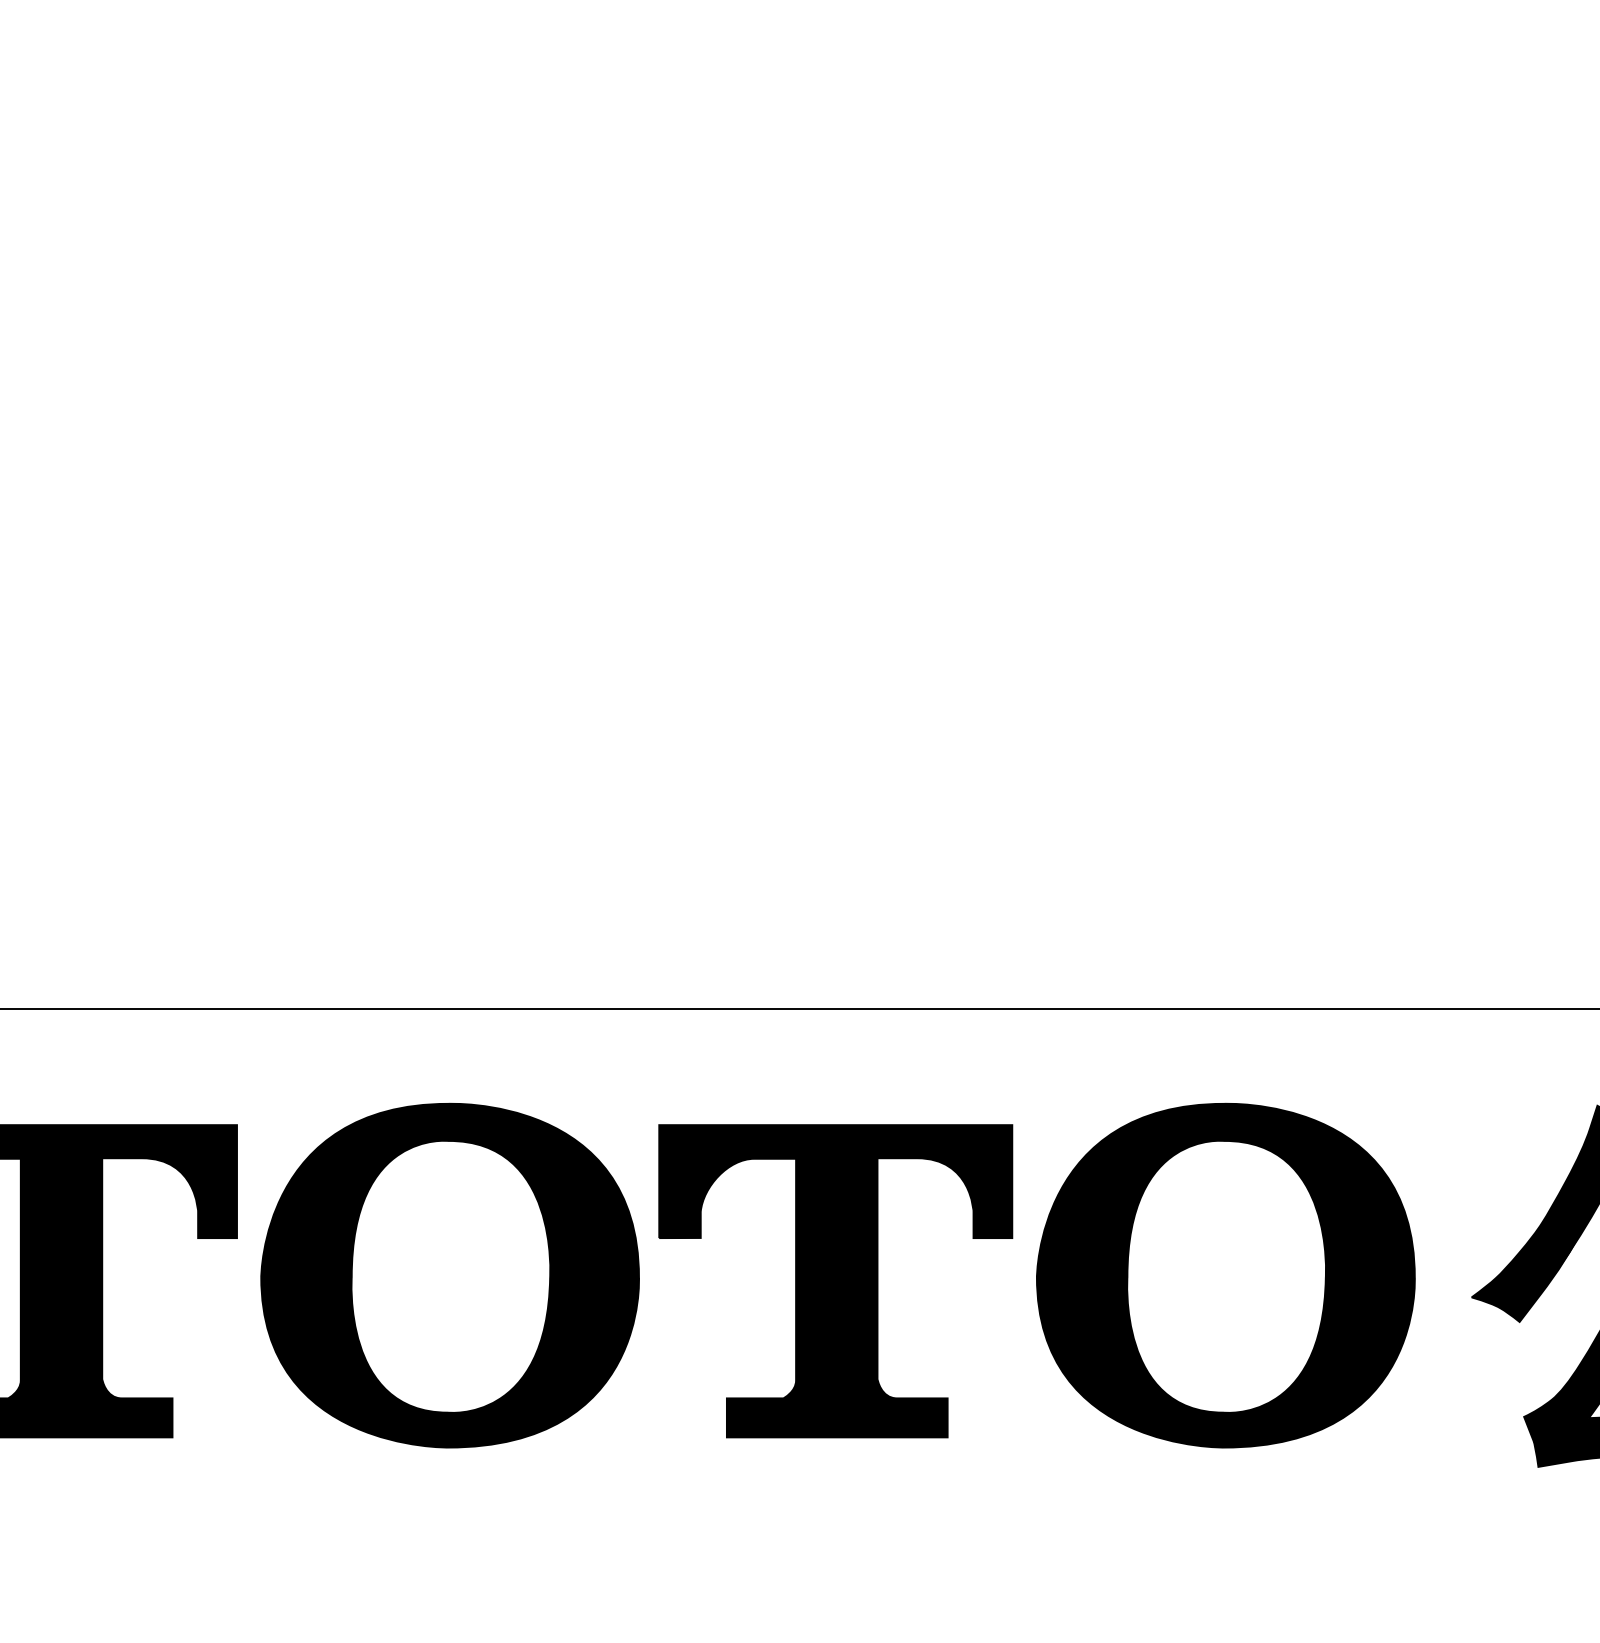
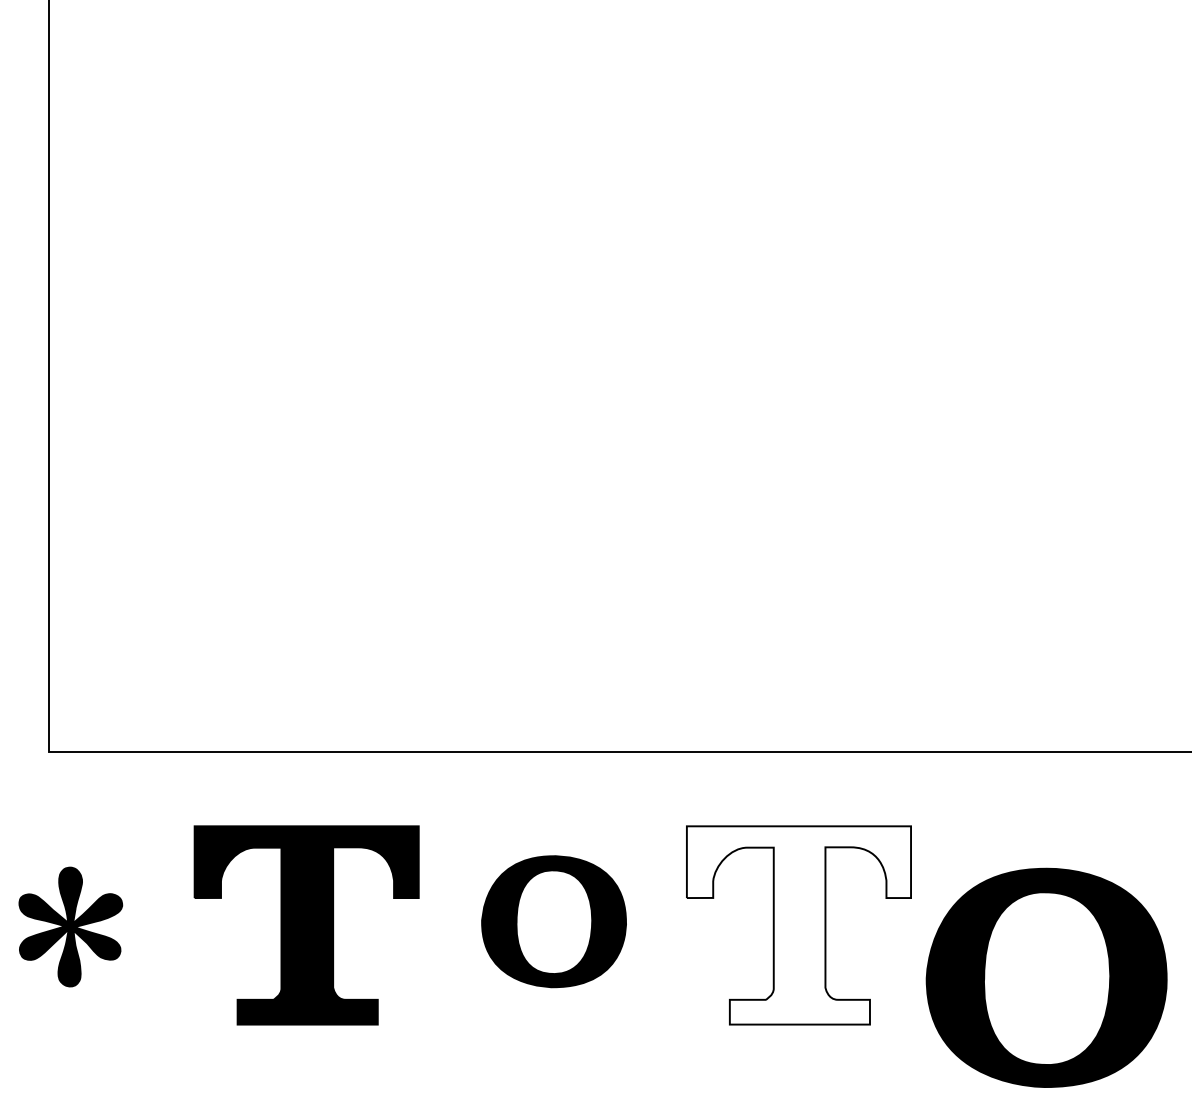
part: (449, 1275) -> (553, 921), size x0.6
part: (1225, 1275) -> (1046, 977), moved
fill: (835, 1281) -> (798, 925), removed

